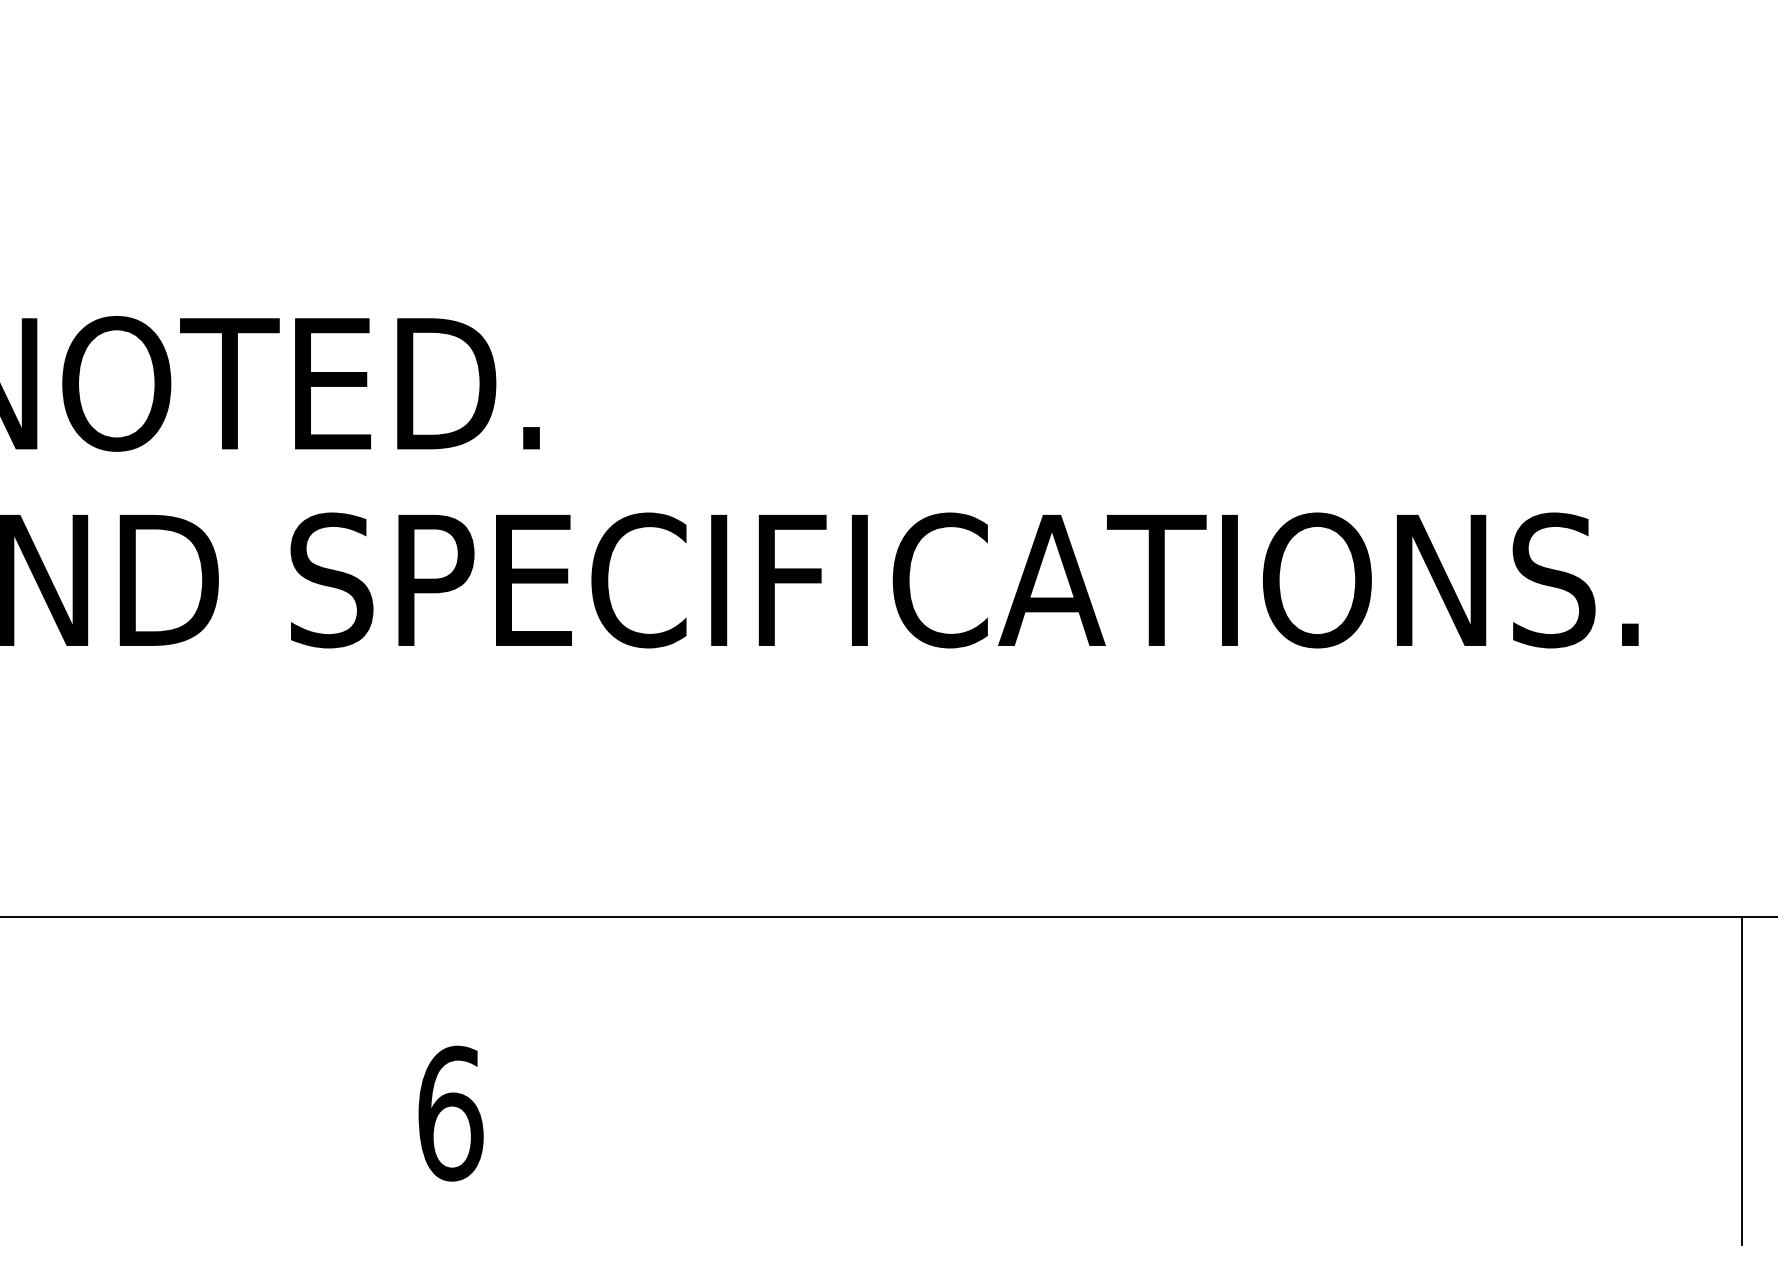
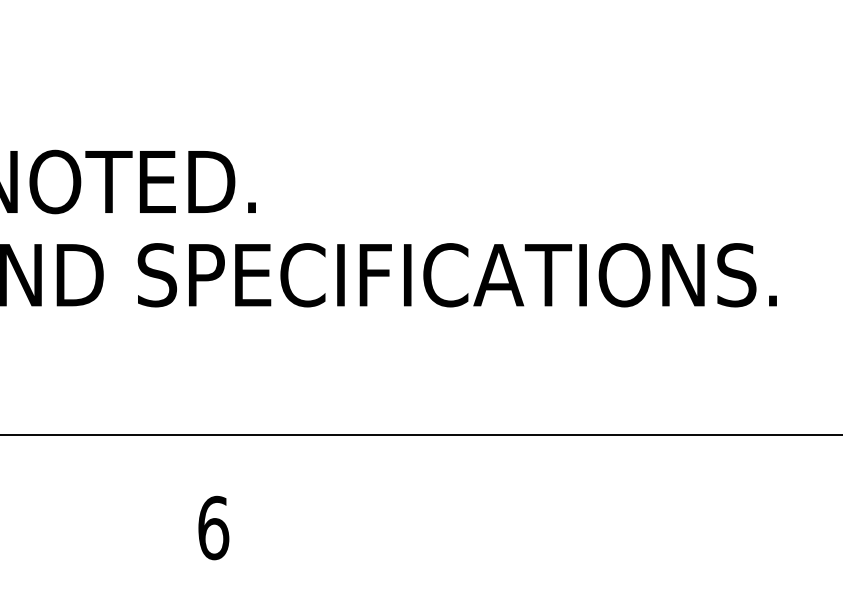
line: (1741, 1080) -> (825, 512), removed

